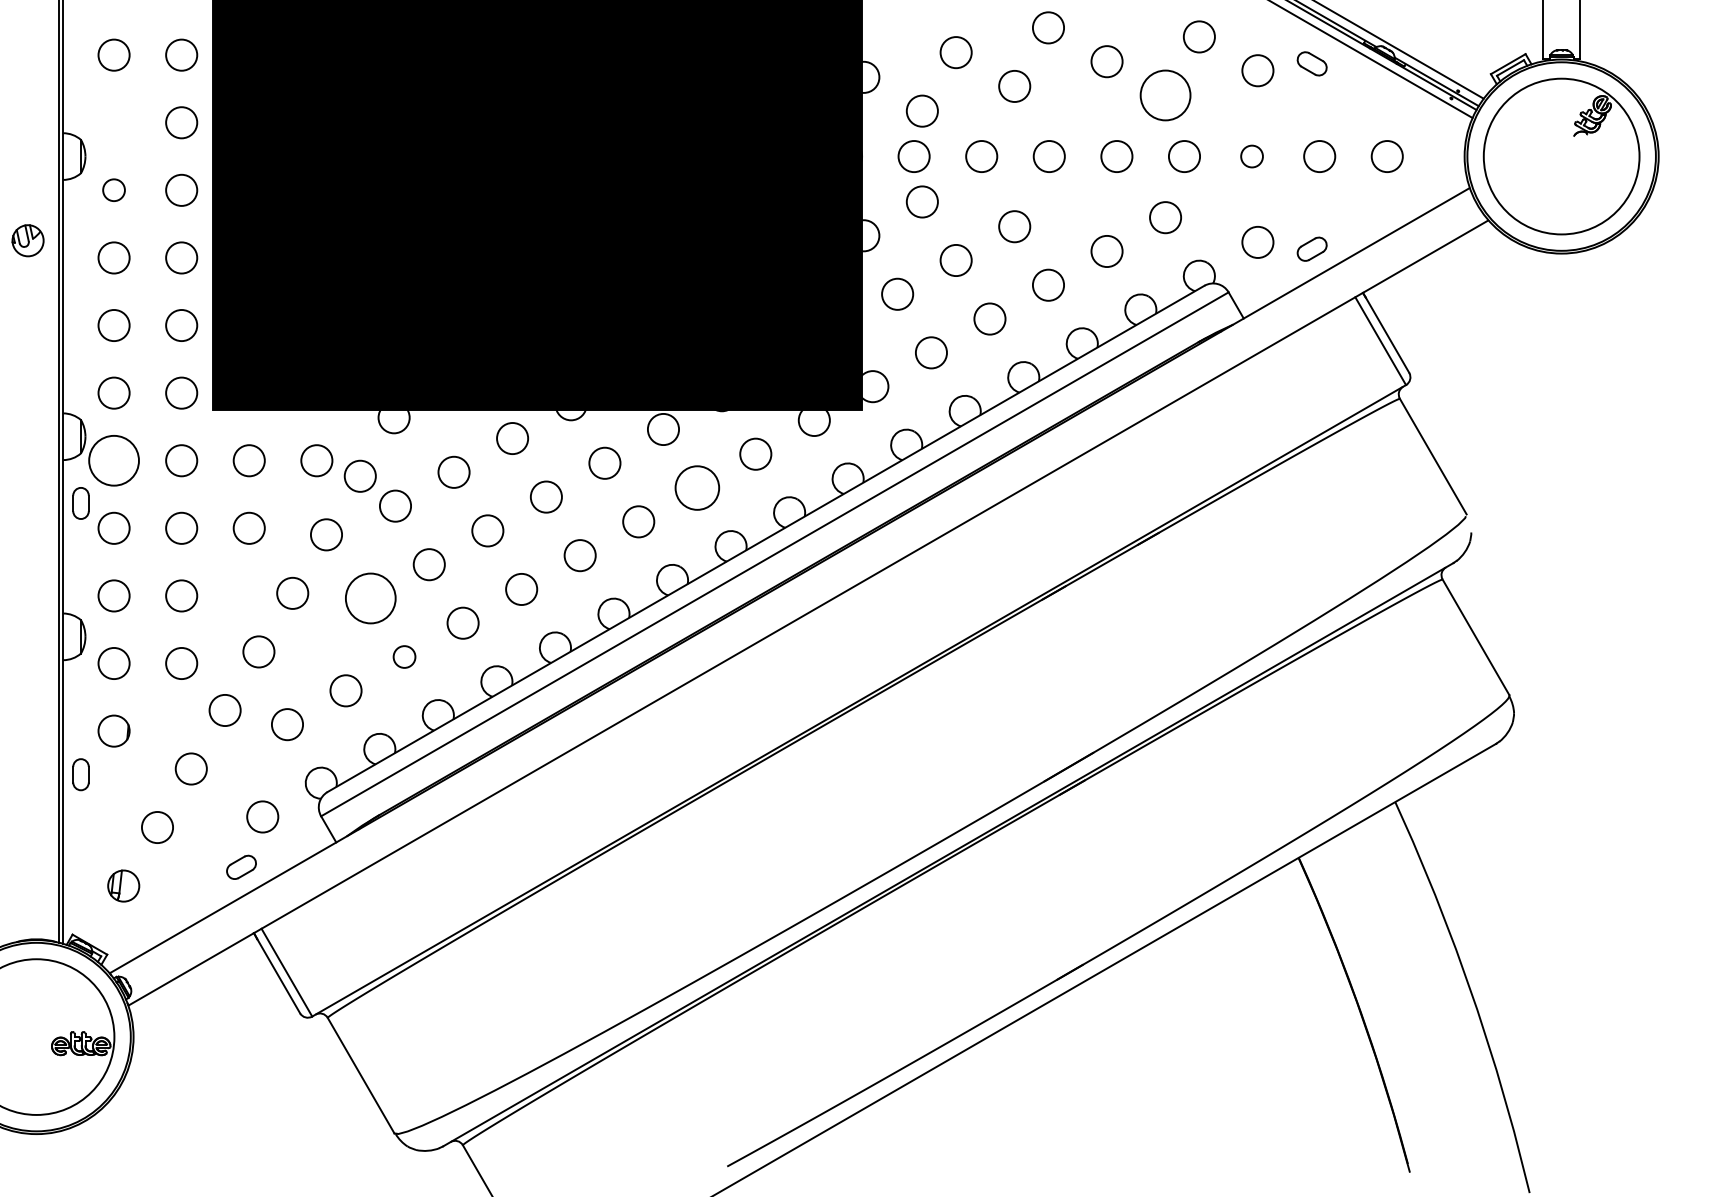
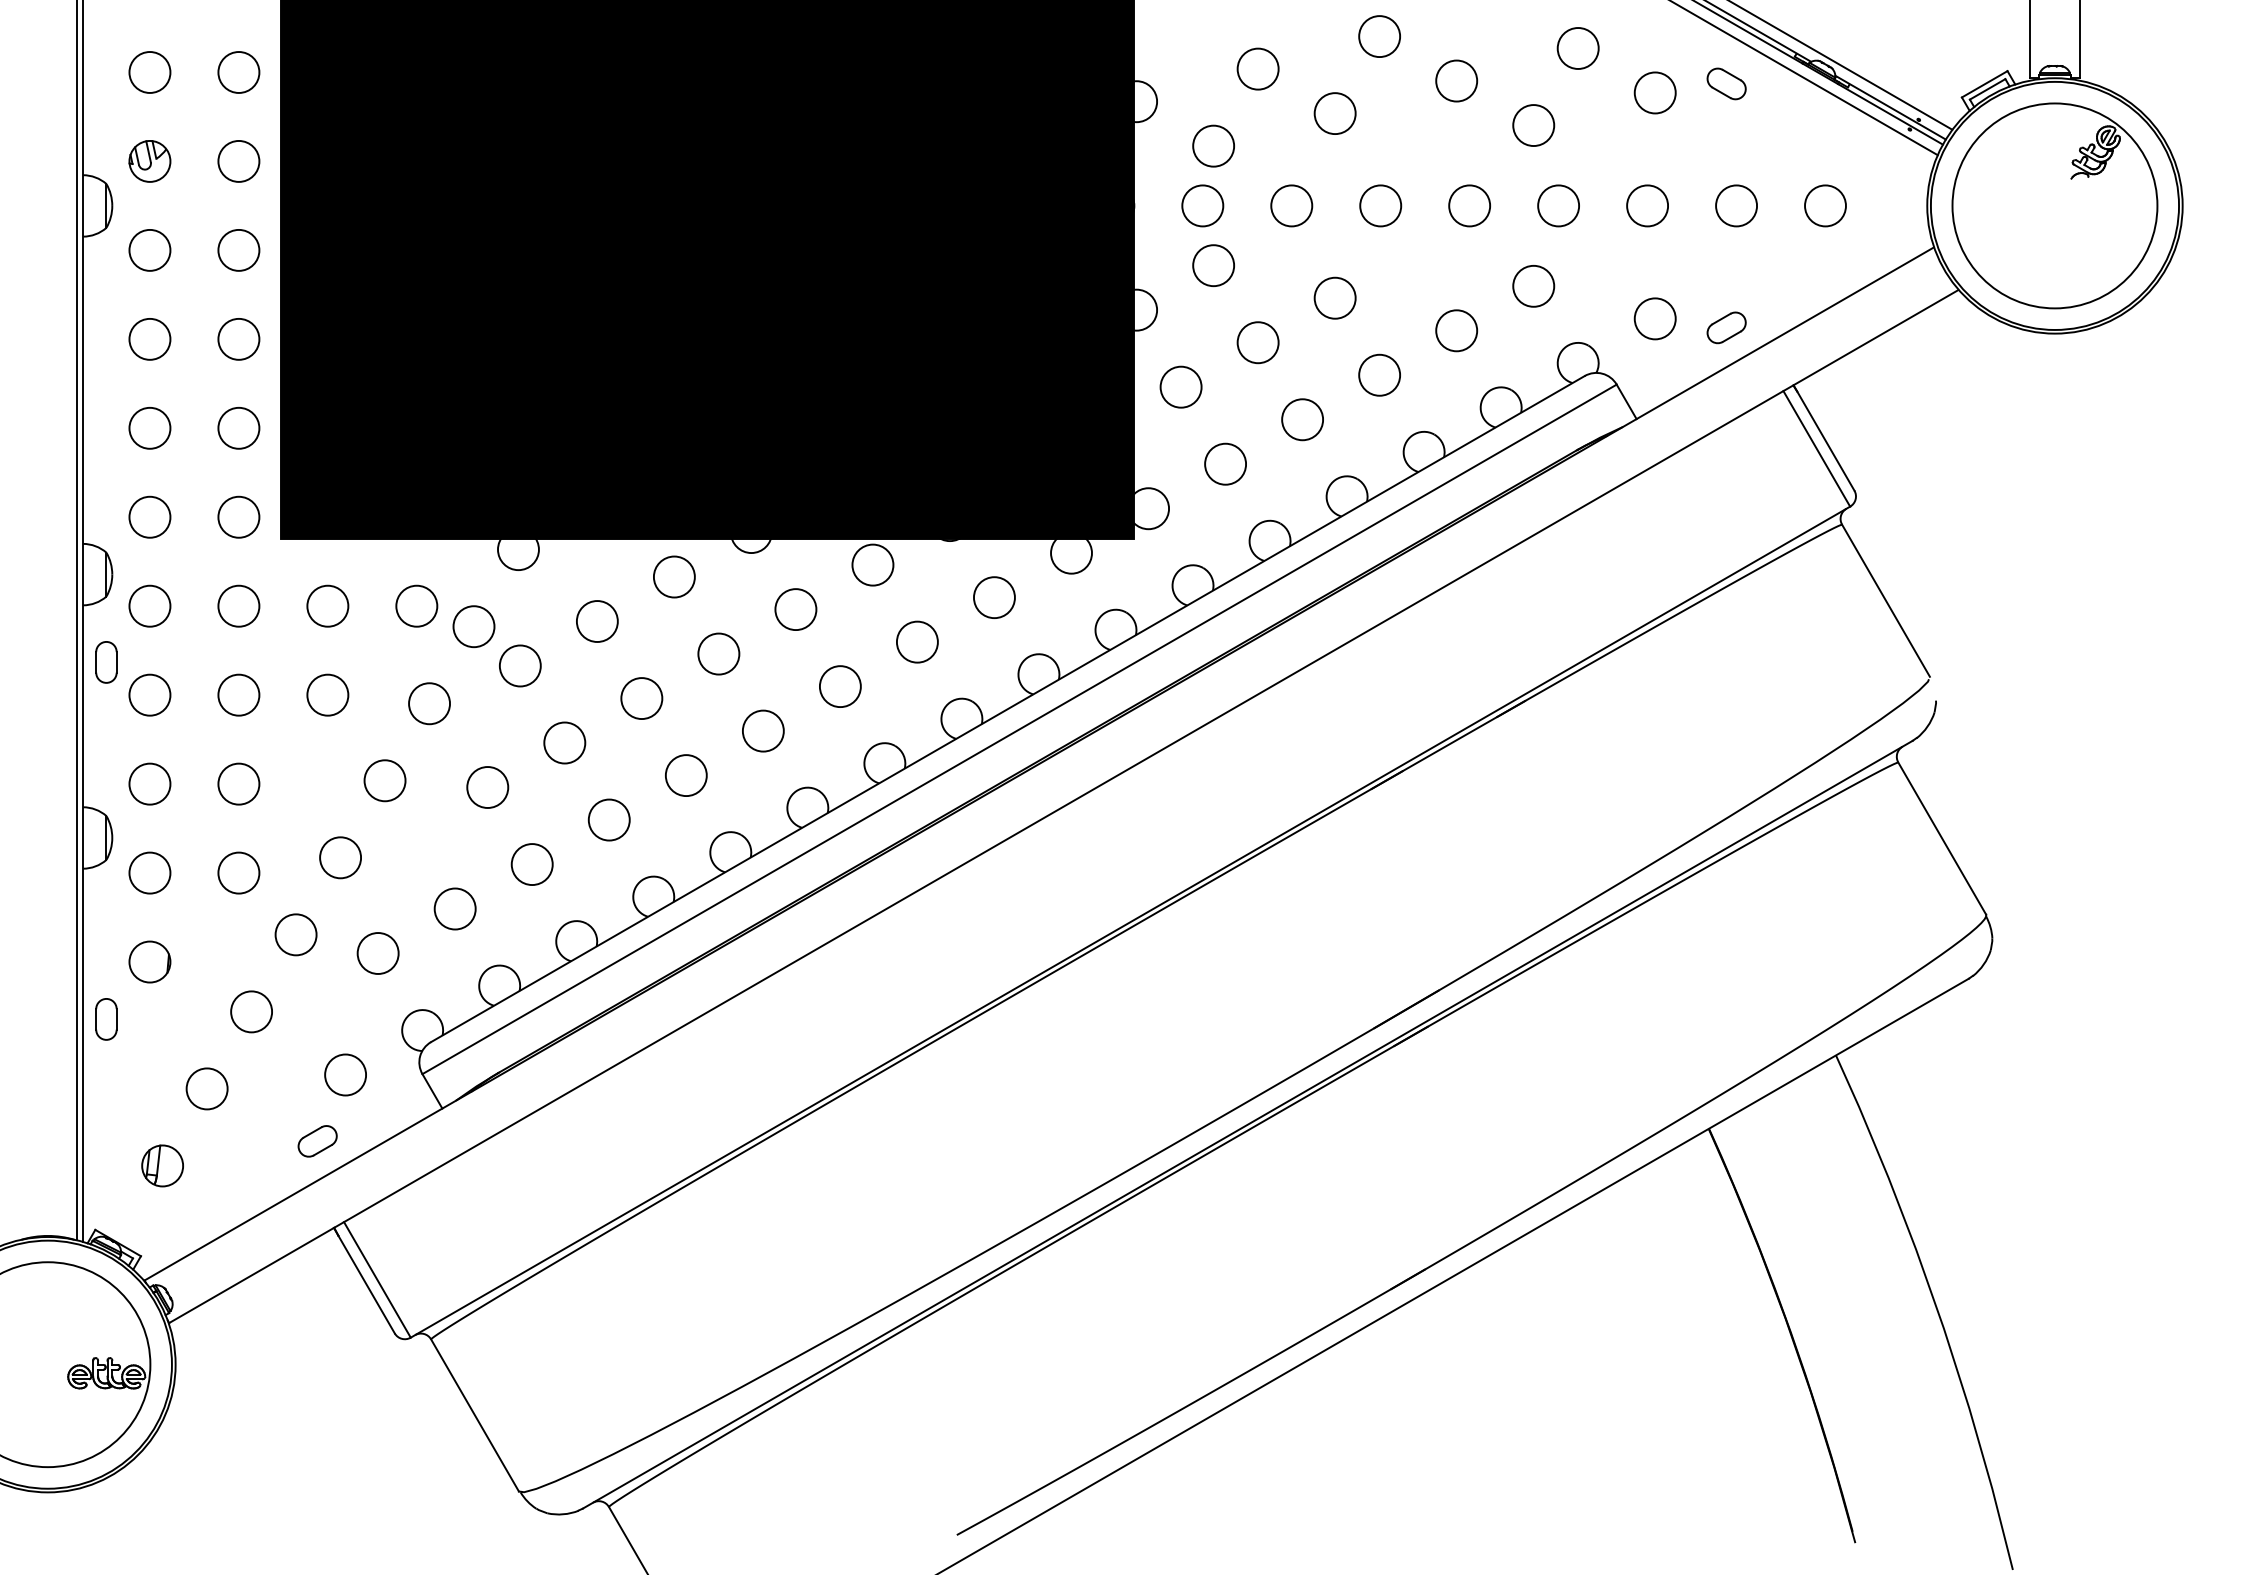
circle: (1165, 95) -> (1533, 125), size x0.62
circle: (1251, 156) -> (1646, 205), size x1.43
circle: (113, 189) -> (149, 249), size x1.43
part: (27, 240) -> (149, 161), moved
circle: (113, 460) -> (149, 605), size x0.62
circle: (696, 487) -> (916, 641), size x0.71
circle: (370, 598) -> (487, 787), size x0.62
circle: (404, 656) -> (532, 863), size x1.43

